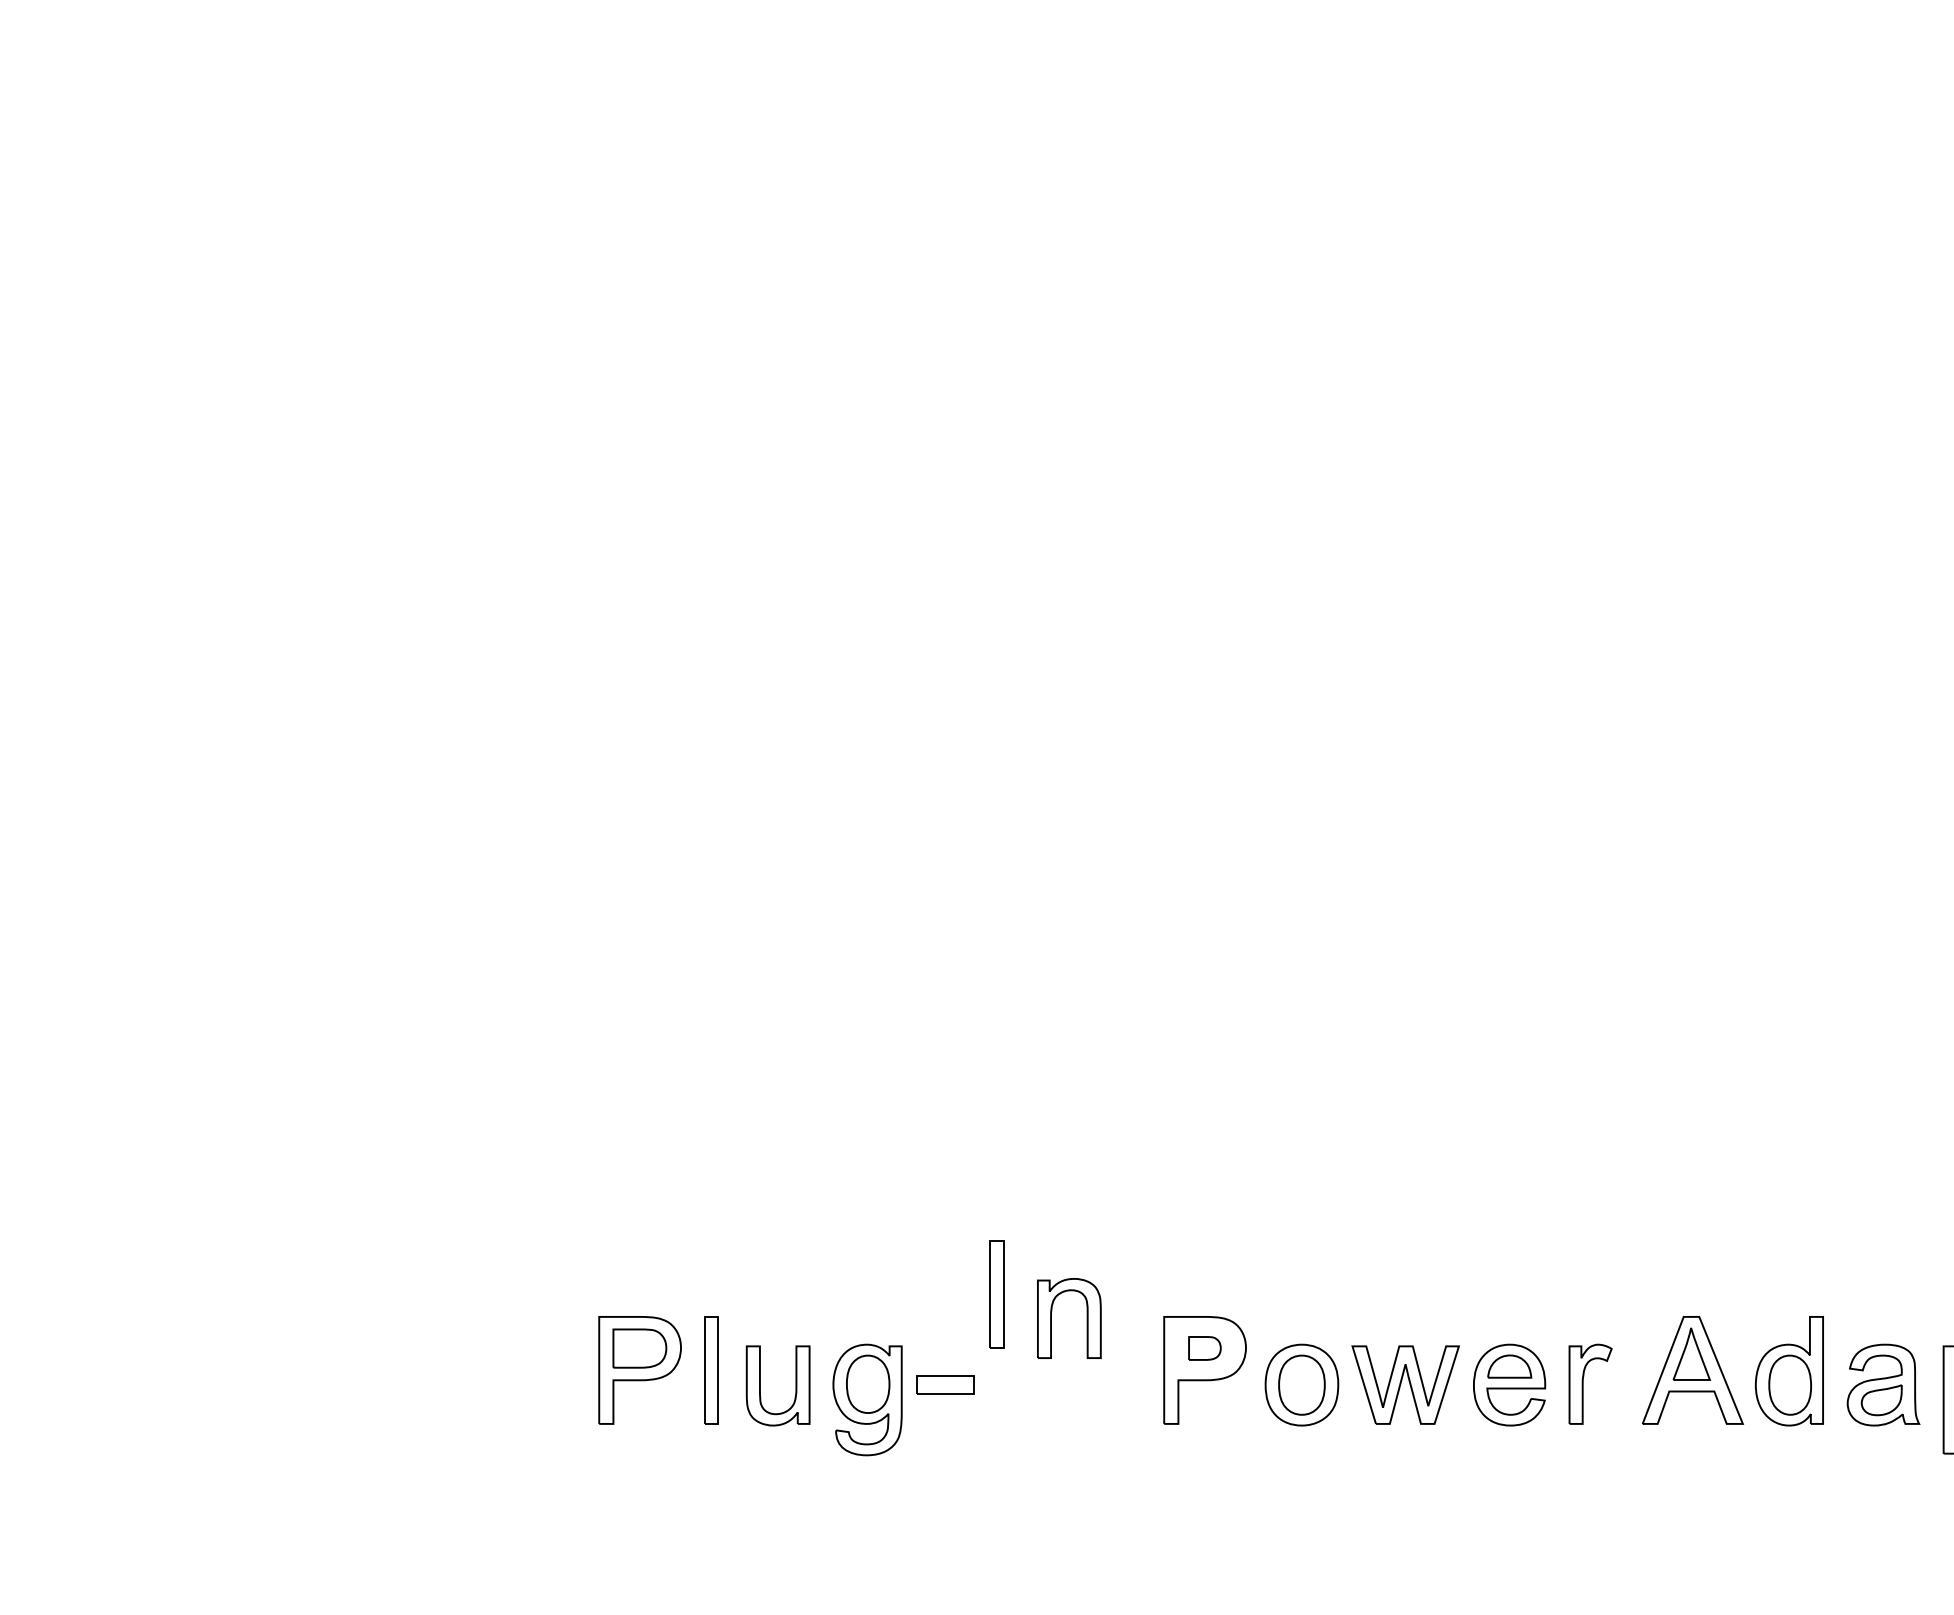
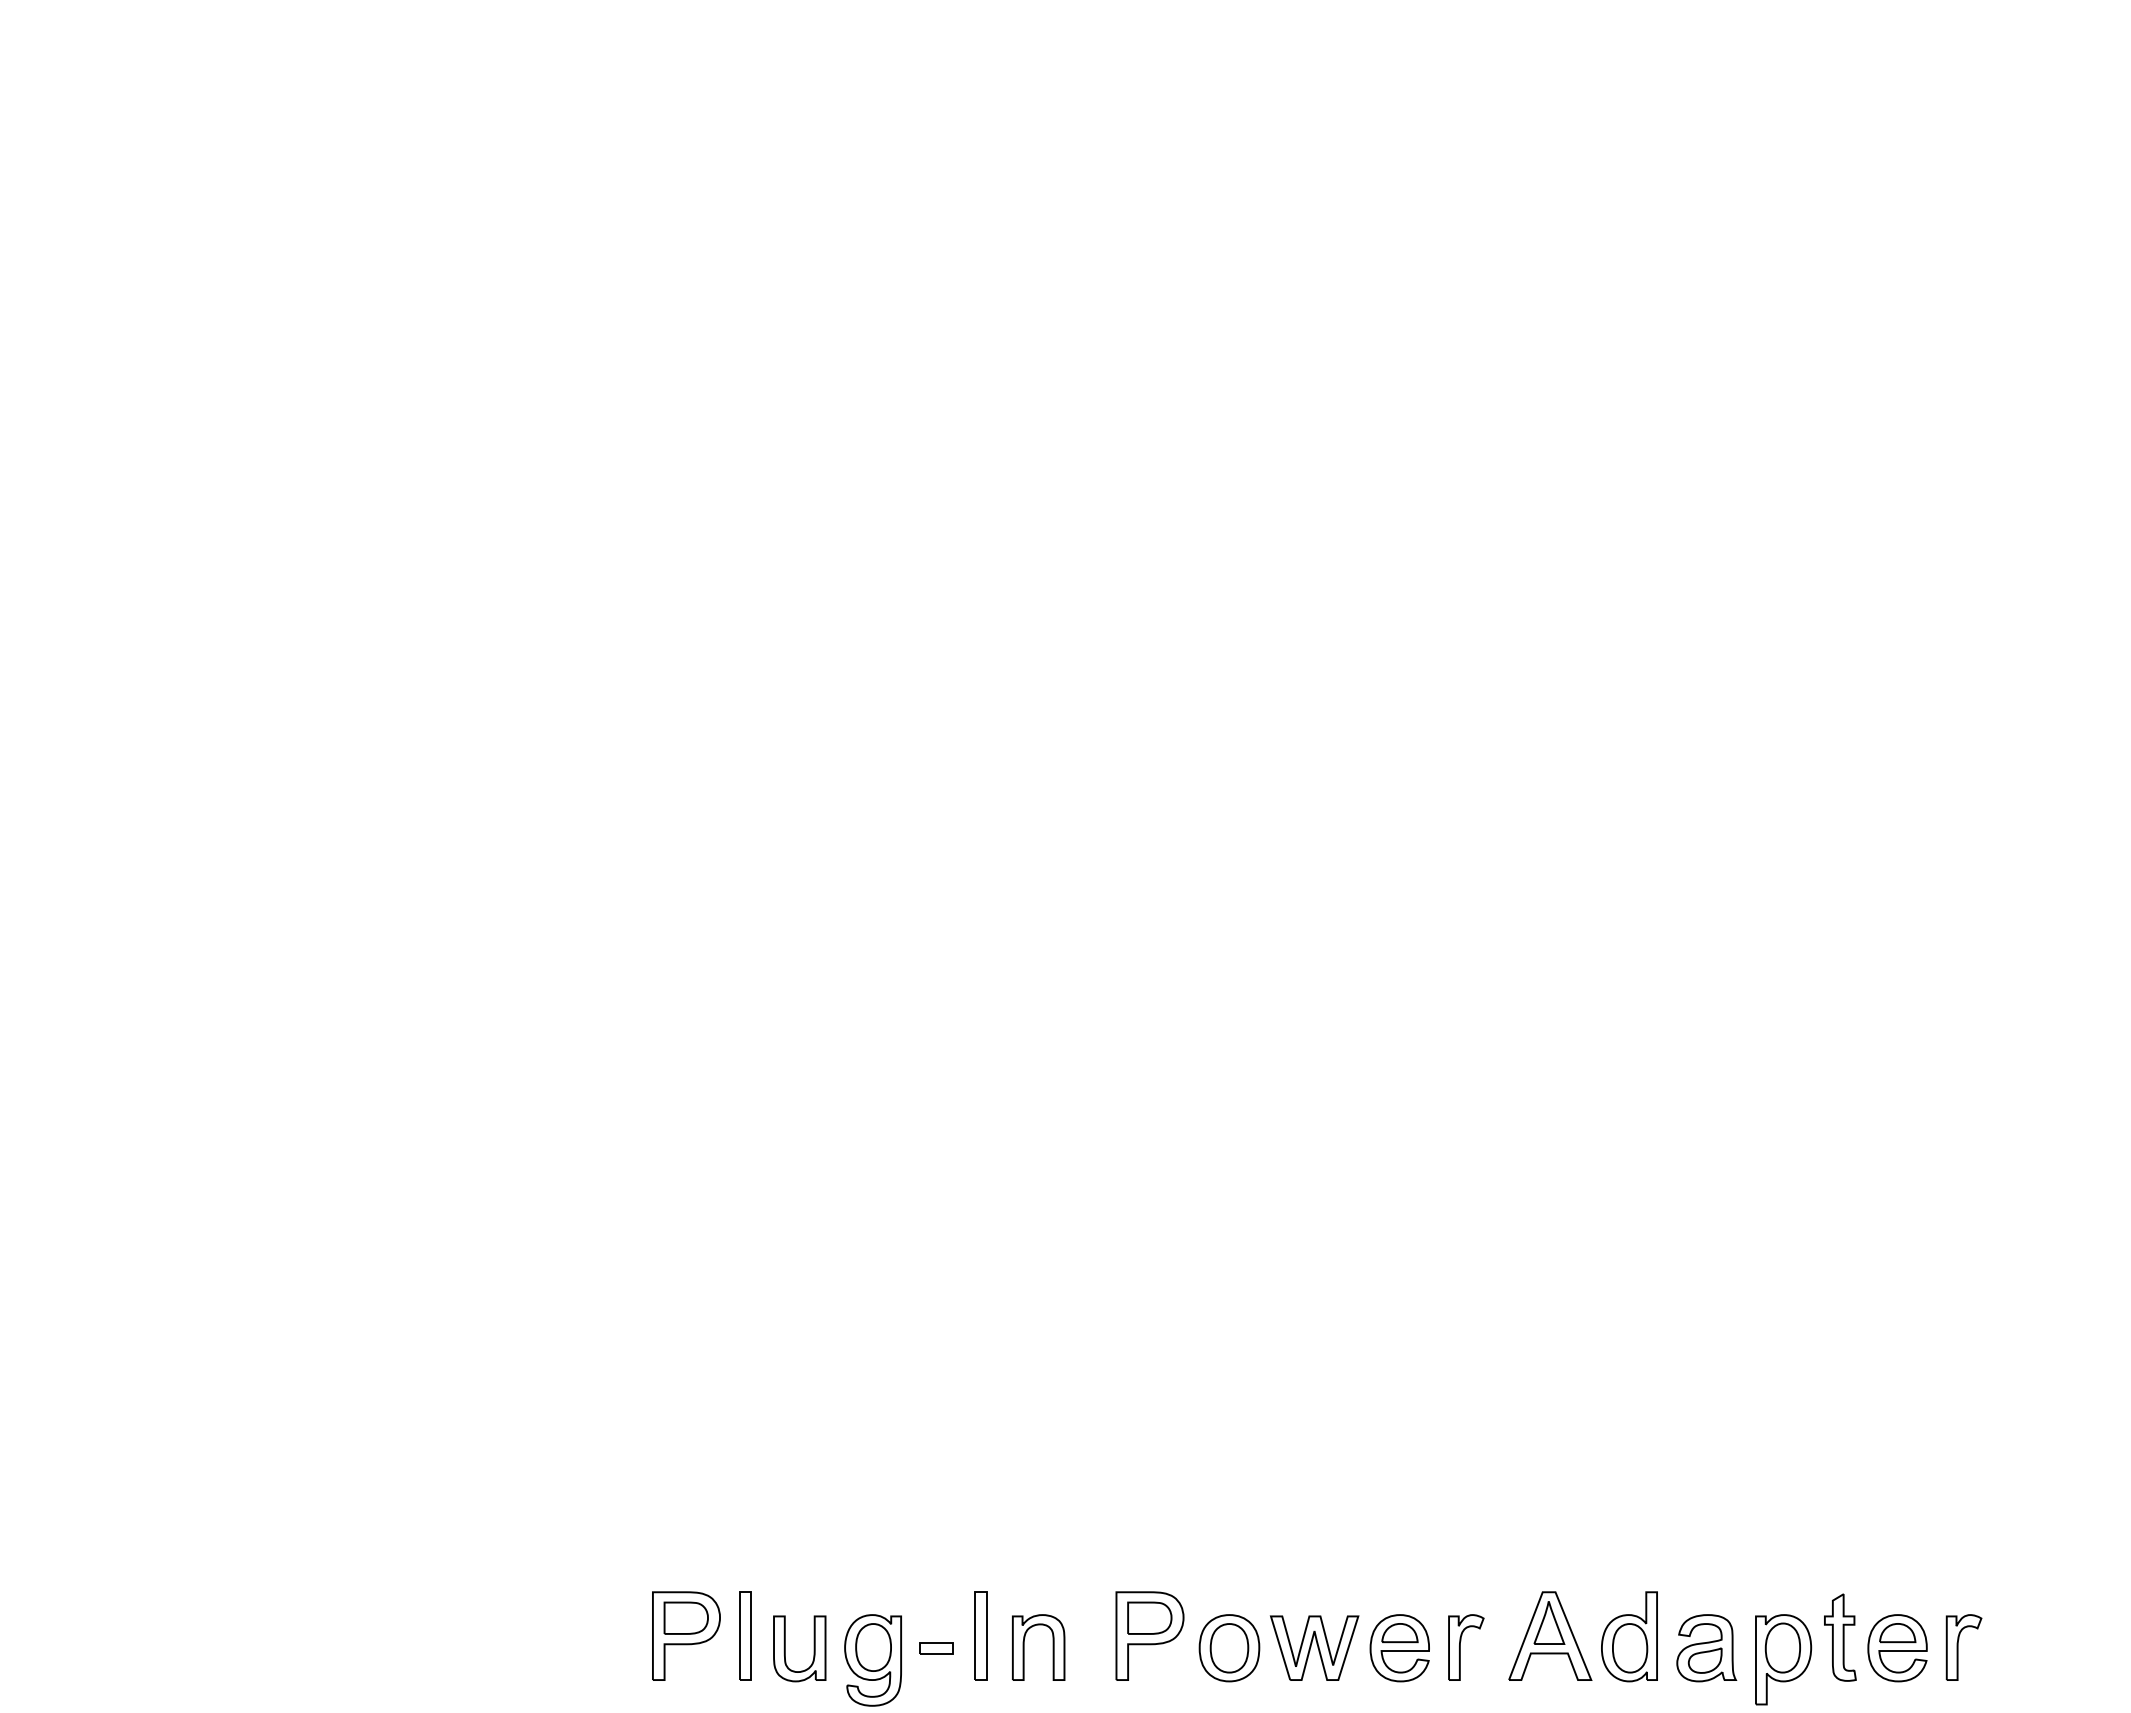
part: (996, 1294) -> (980, 1635), moved
part: (1052, 1318) -> (1024, 1647), moved
part: (1204, 1347) -> (1149, 1617), size x1.67
part: (944, 1385) -> (936, 1648), size x0.71

